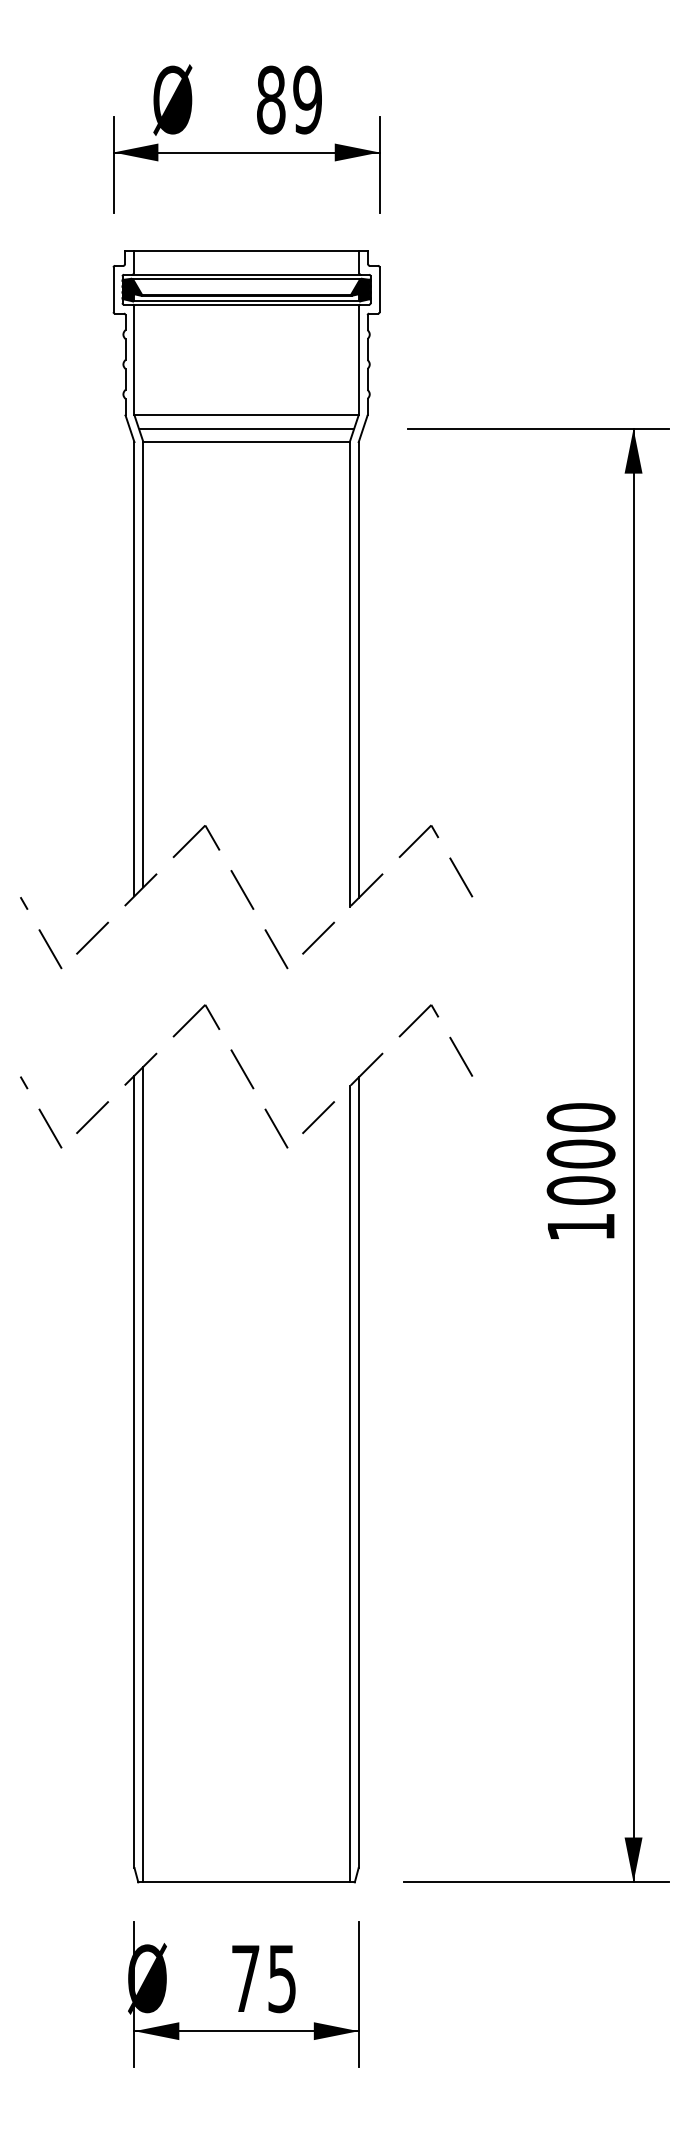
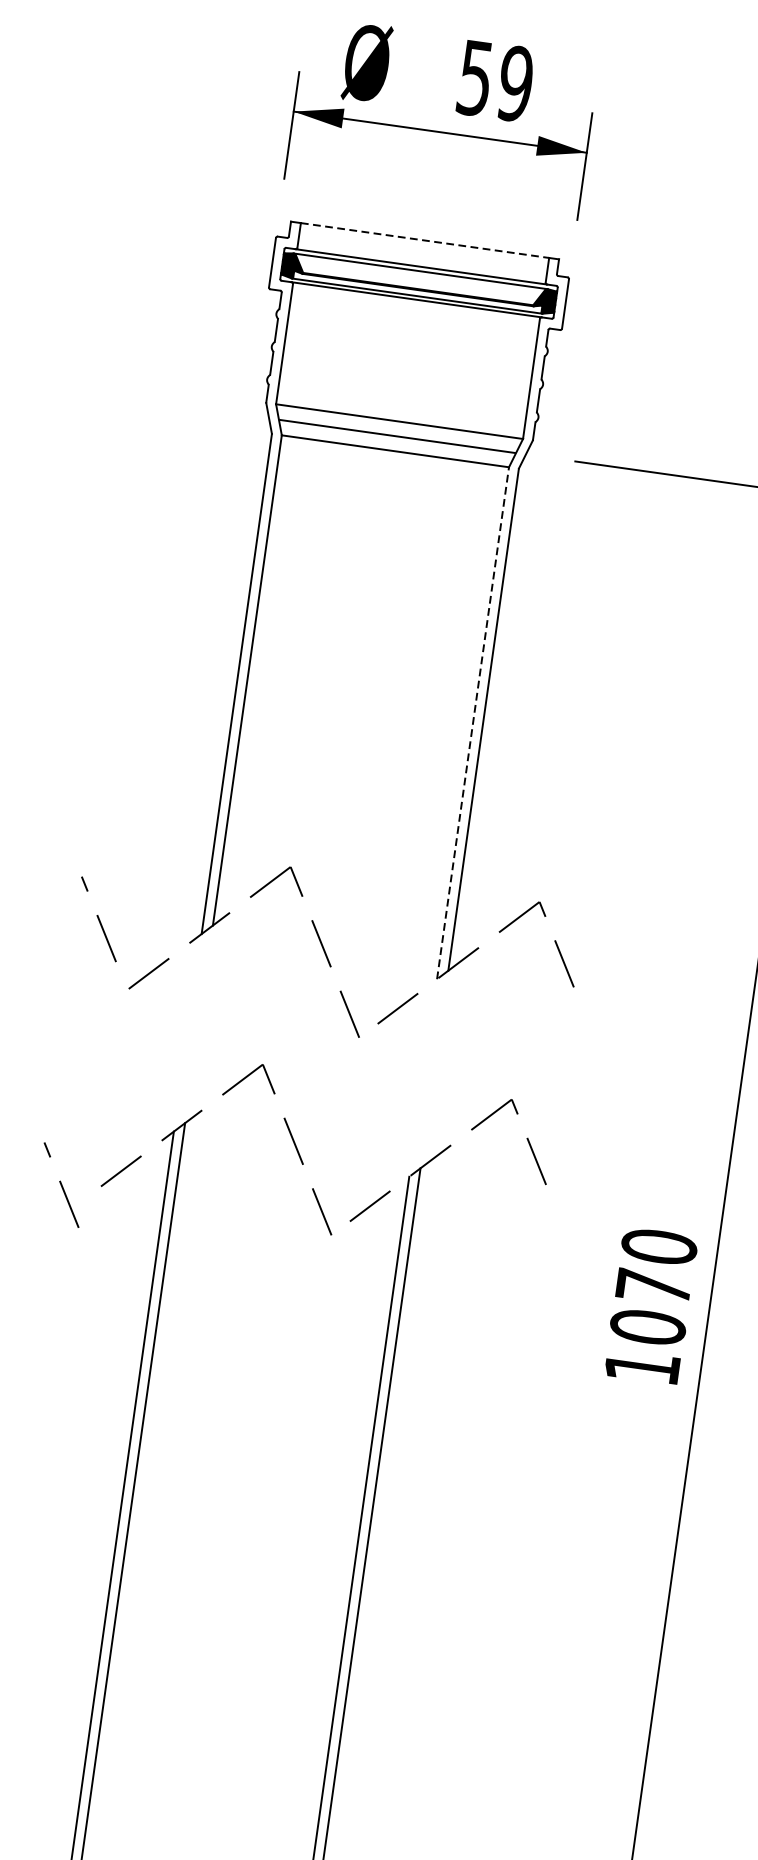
text: (271, 99) -> (475, 77), 89 -> 59
line: (246, 250) -> (425, 240), solid -> dashed
line: (349, 674) -> (472, 723), solid -> dashed
line: (41, 933) -> (99, 919), moved
line: (41, 1112) -> (61, 1185), moved
text: (580, 1153) -> (653, 1286), 1000 -> 1070

